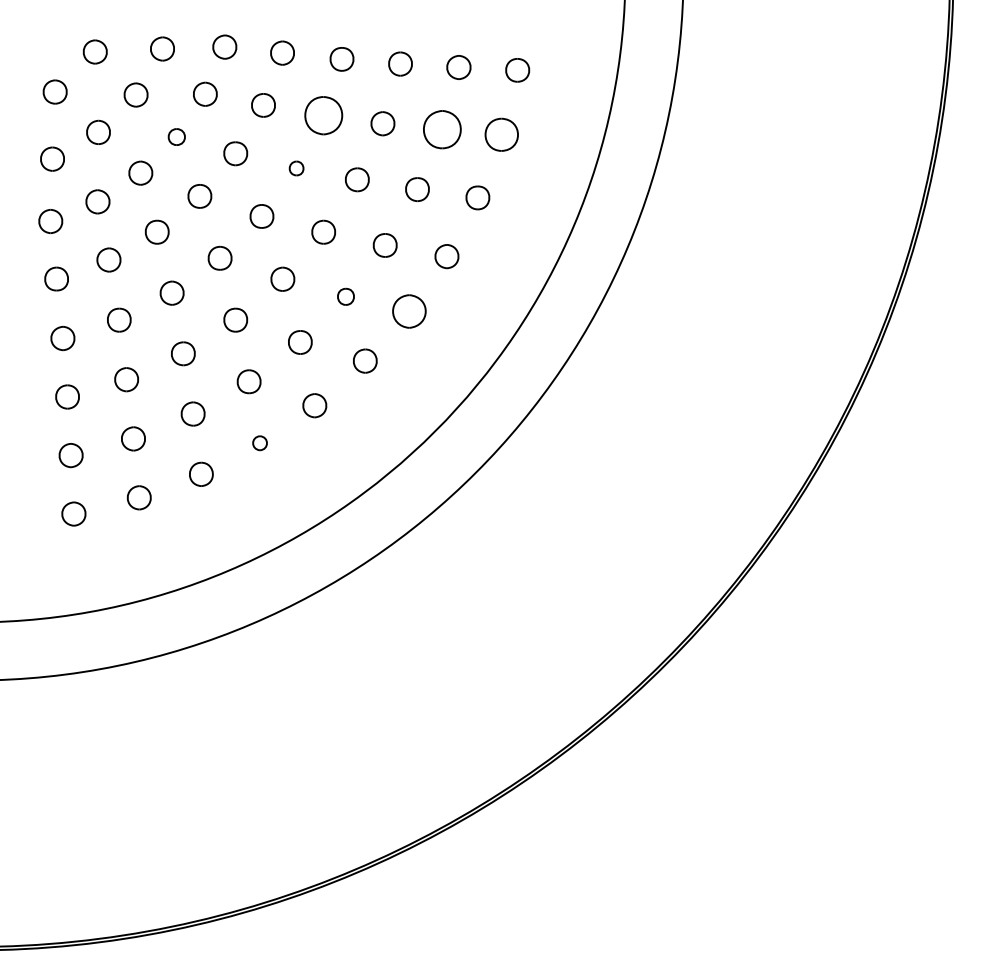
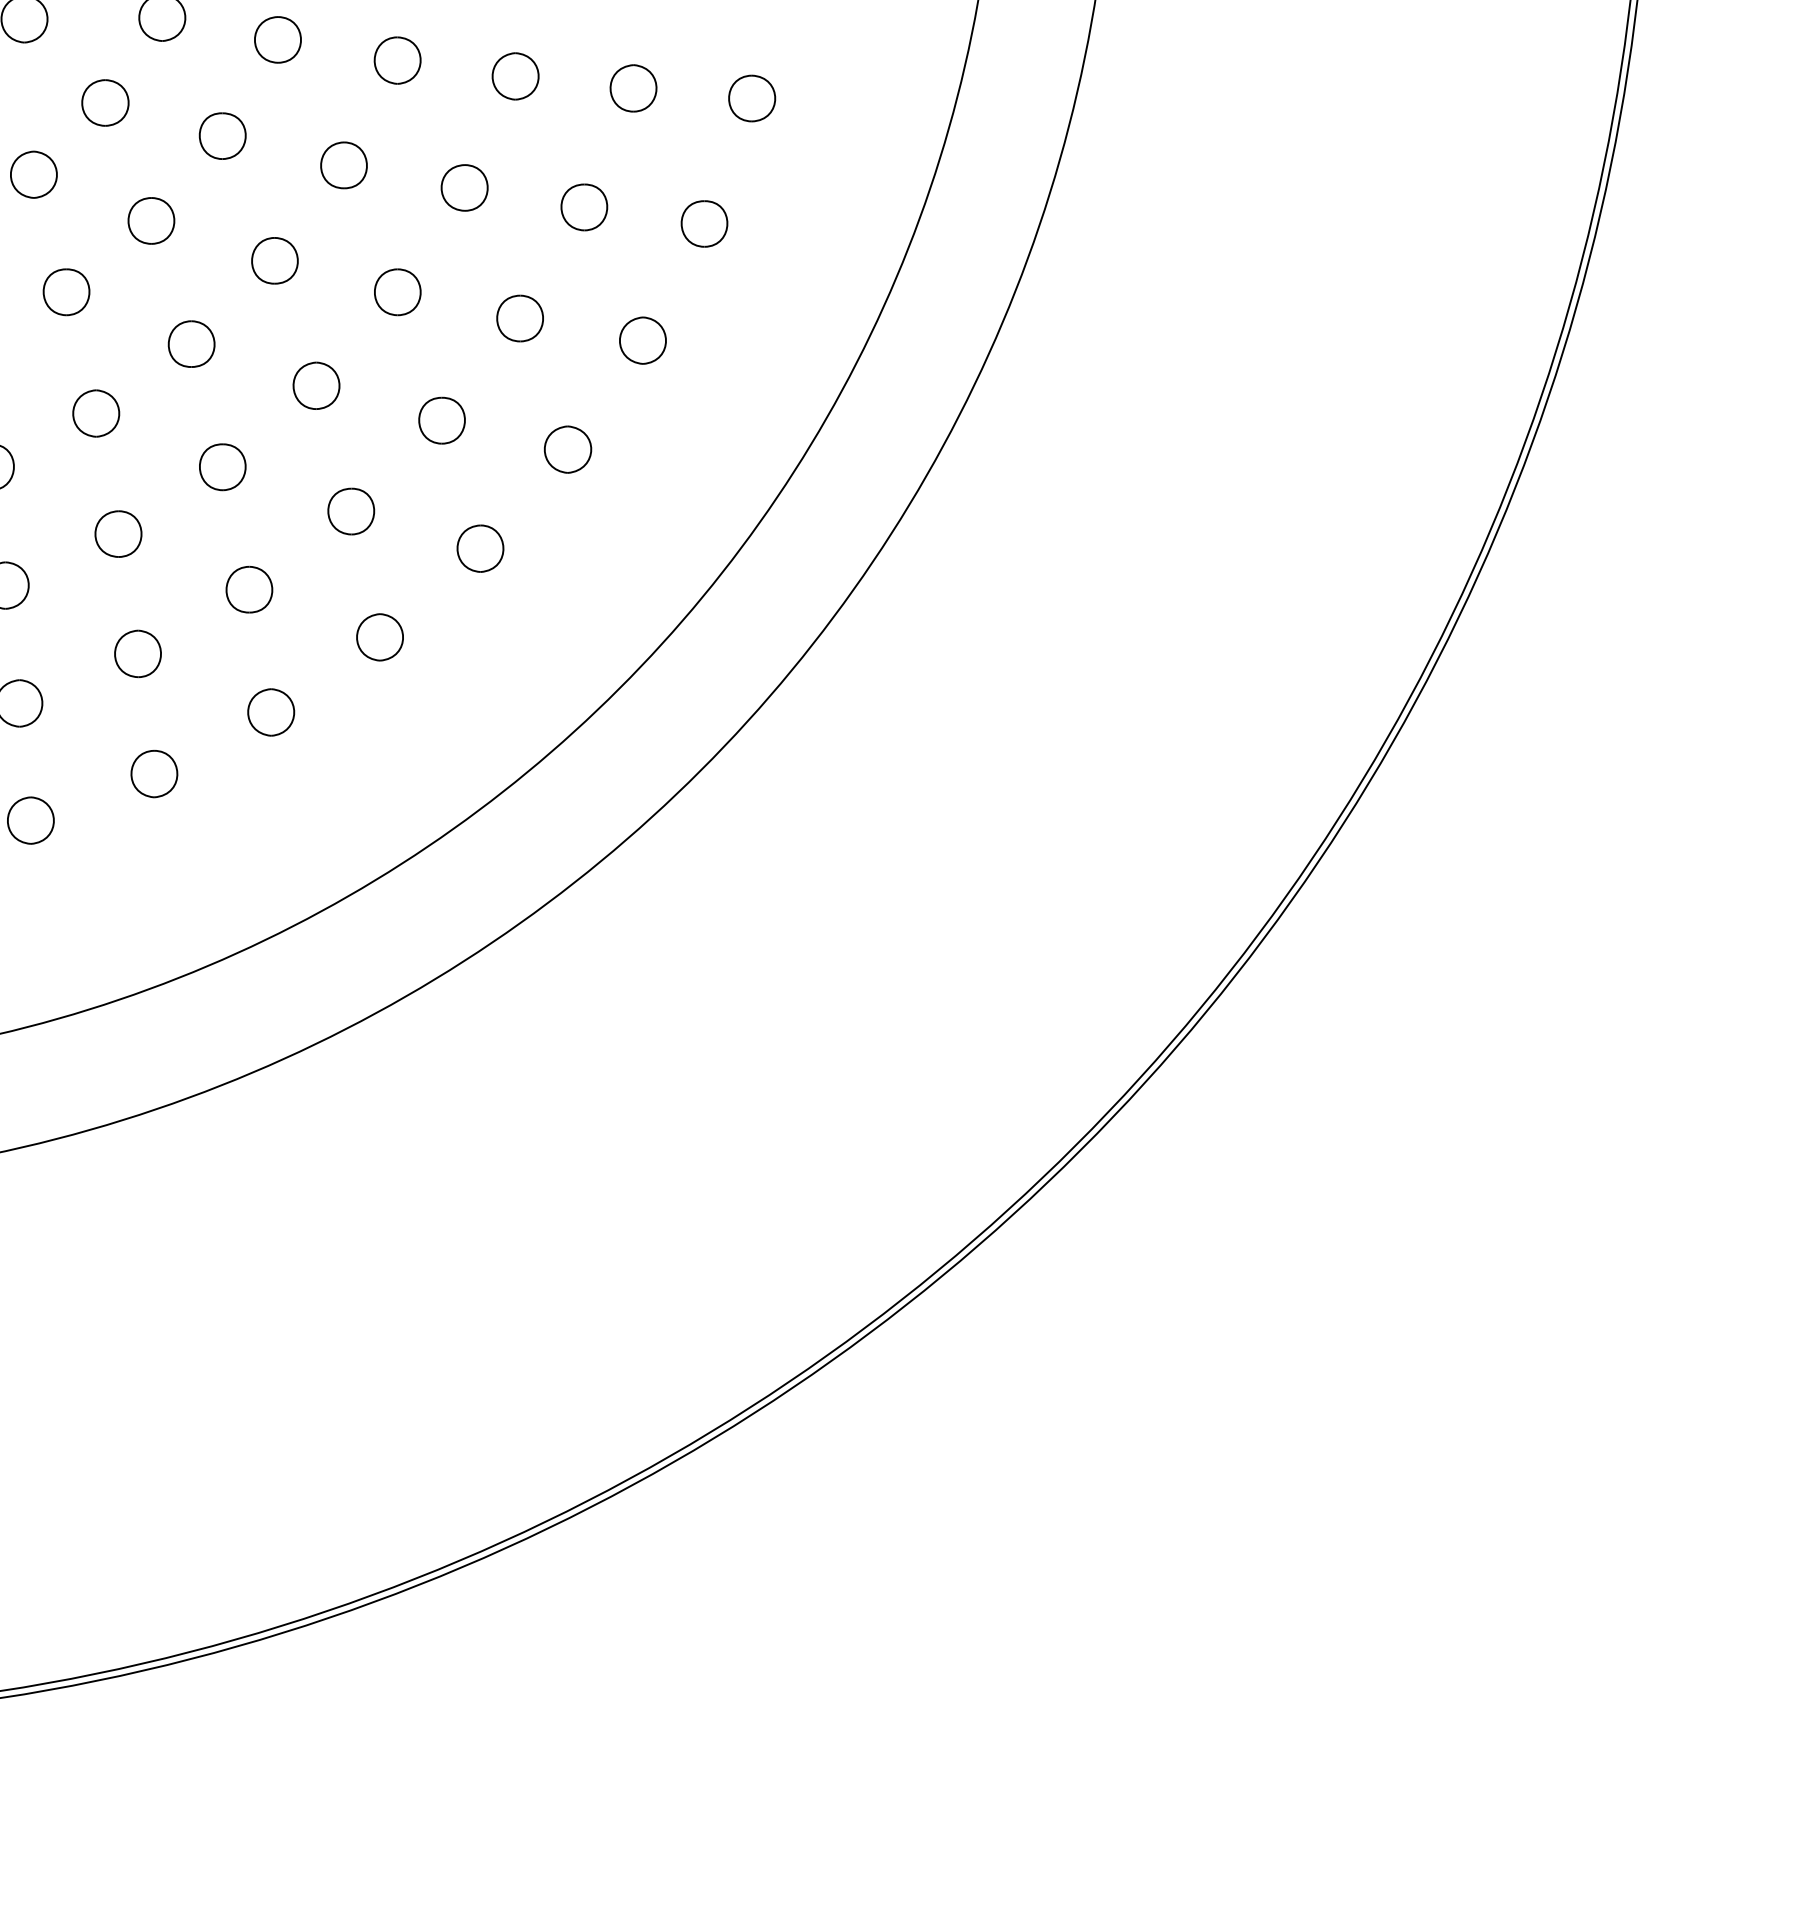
part: (323, 115) -> (397, 59), size x0.62
part: (441, 129) -> (632, 87), size x0.62
part: (501, 134) -> (751, 97), size x0.71
part: (176, 136) -> (104, 101), size x1.43
part: (296, 168) -> (343, 165), size x1.67
part: (345, 296) -> (441, 420), size x1.43
part: (408, 310) -> (566, 447), size x0.71
part: (259, 442) -> (270, 710), size x1.67

